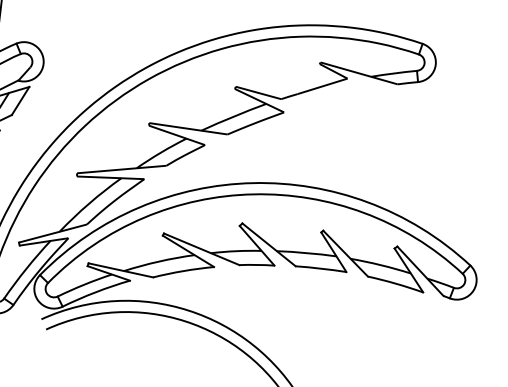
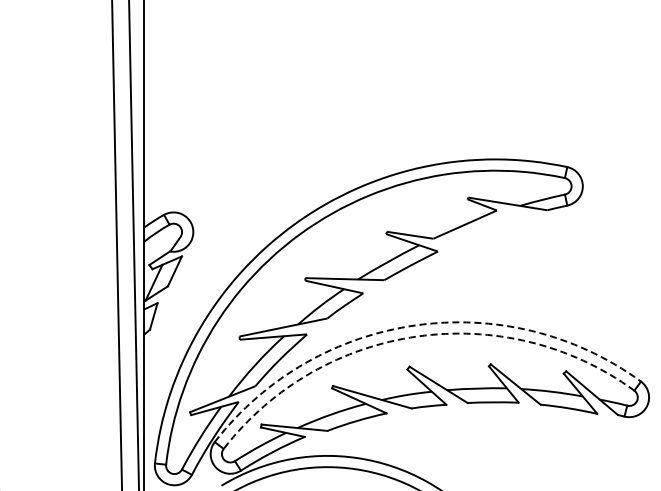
arc: (253, 183) -> (415, 325), solid -> dashed
arc: (253, 194) -> (417, 336), solid -> dashed

